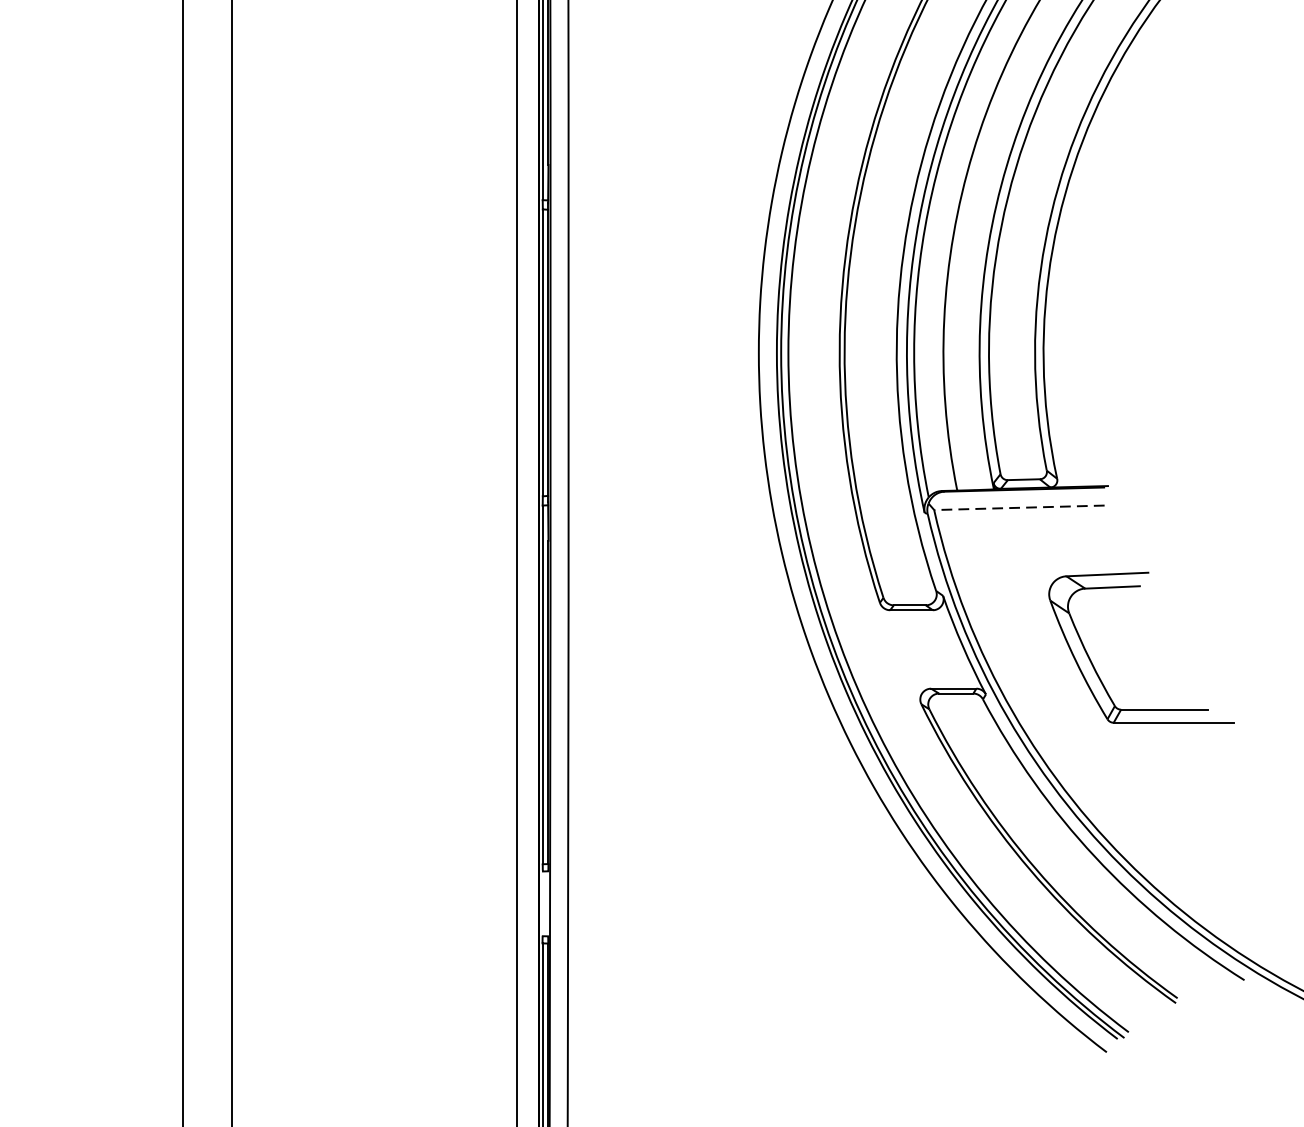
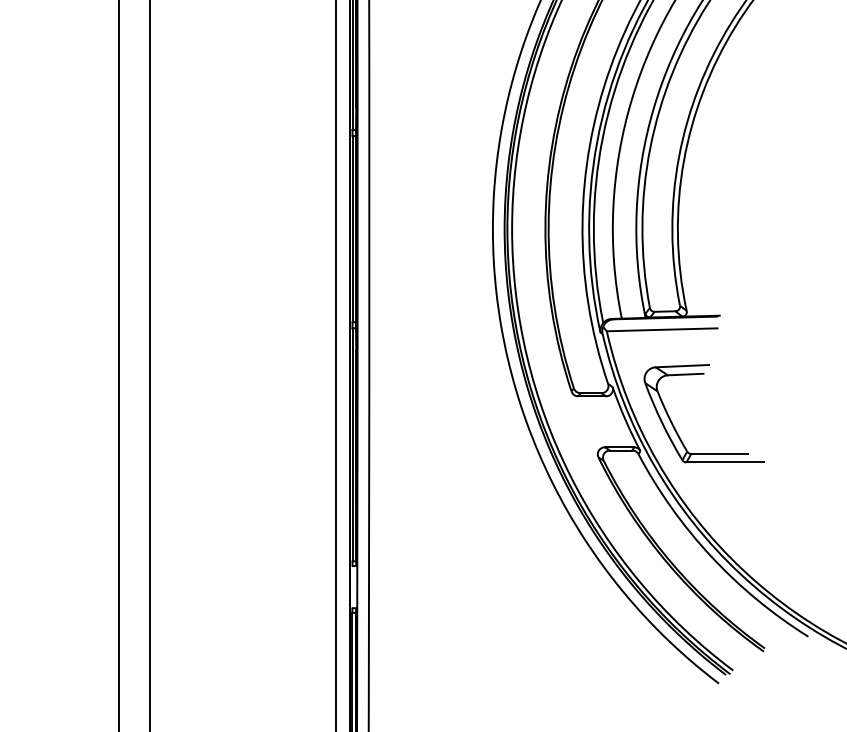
line: (1018, 507) -> (661, 329), dashed -> solid
part: (1099, 675) -> (677, 431), moved

